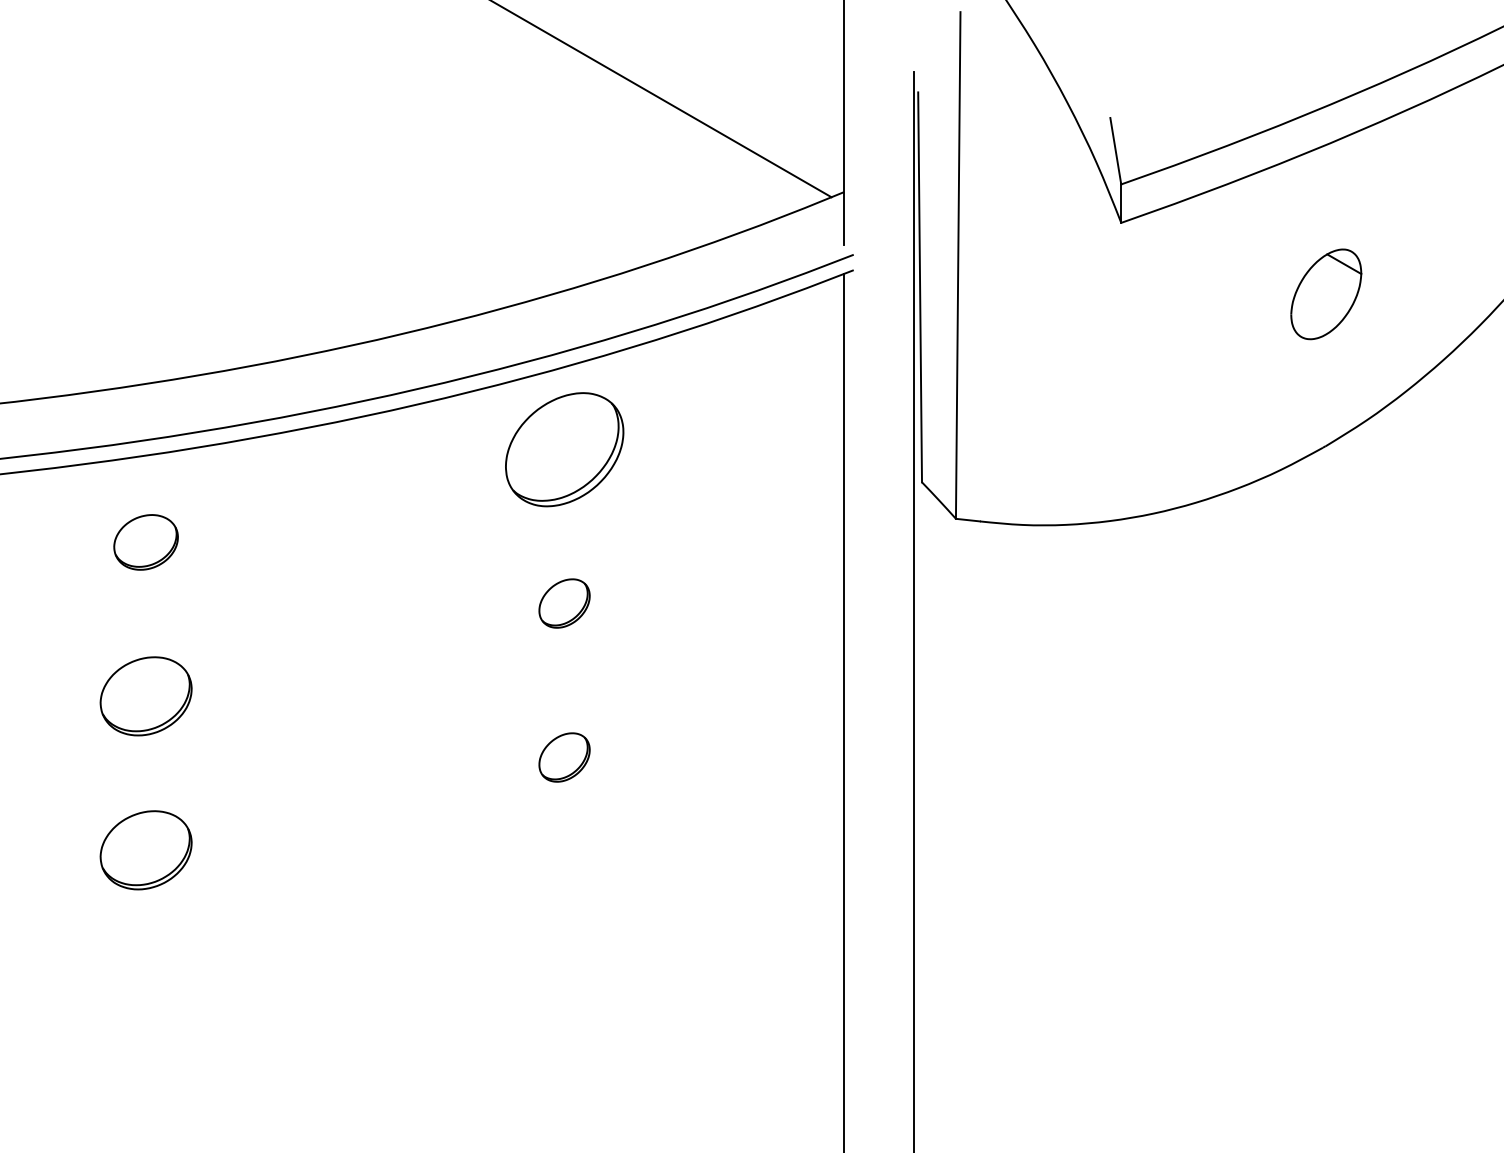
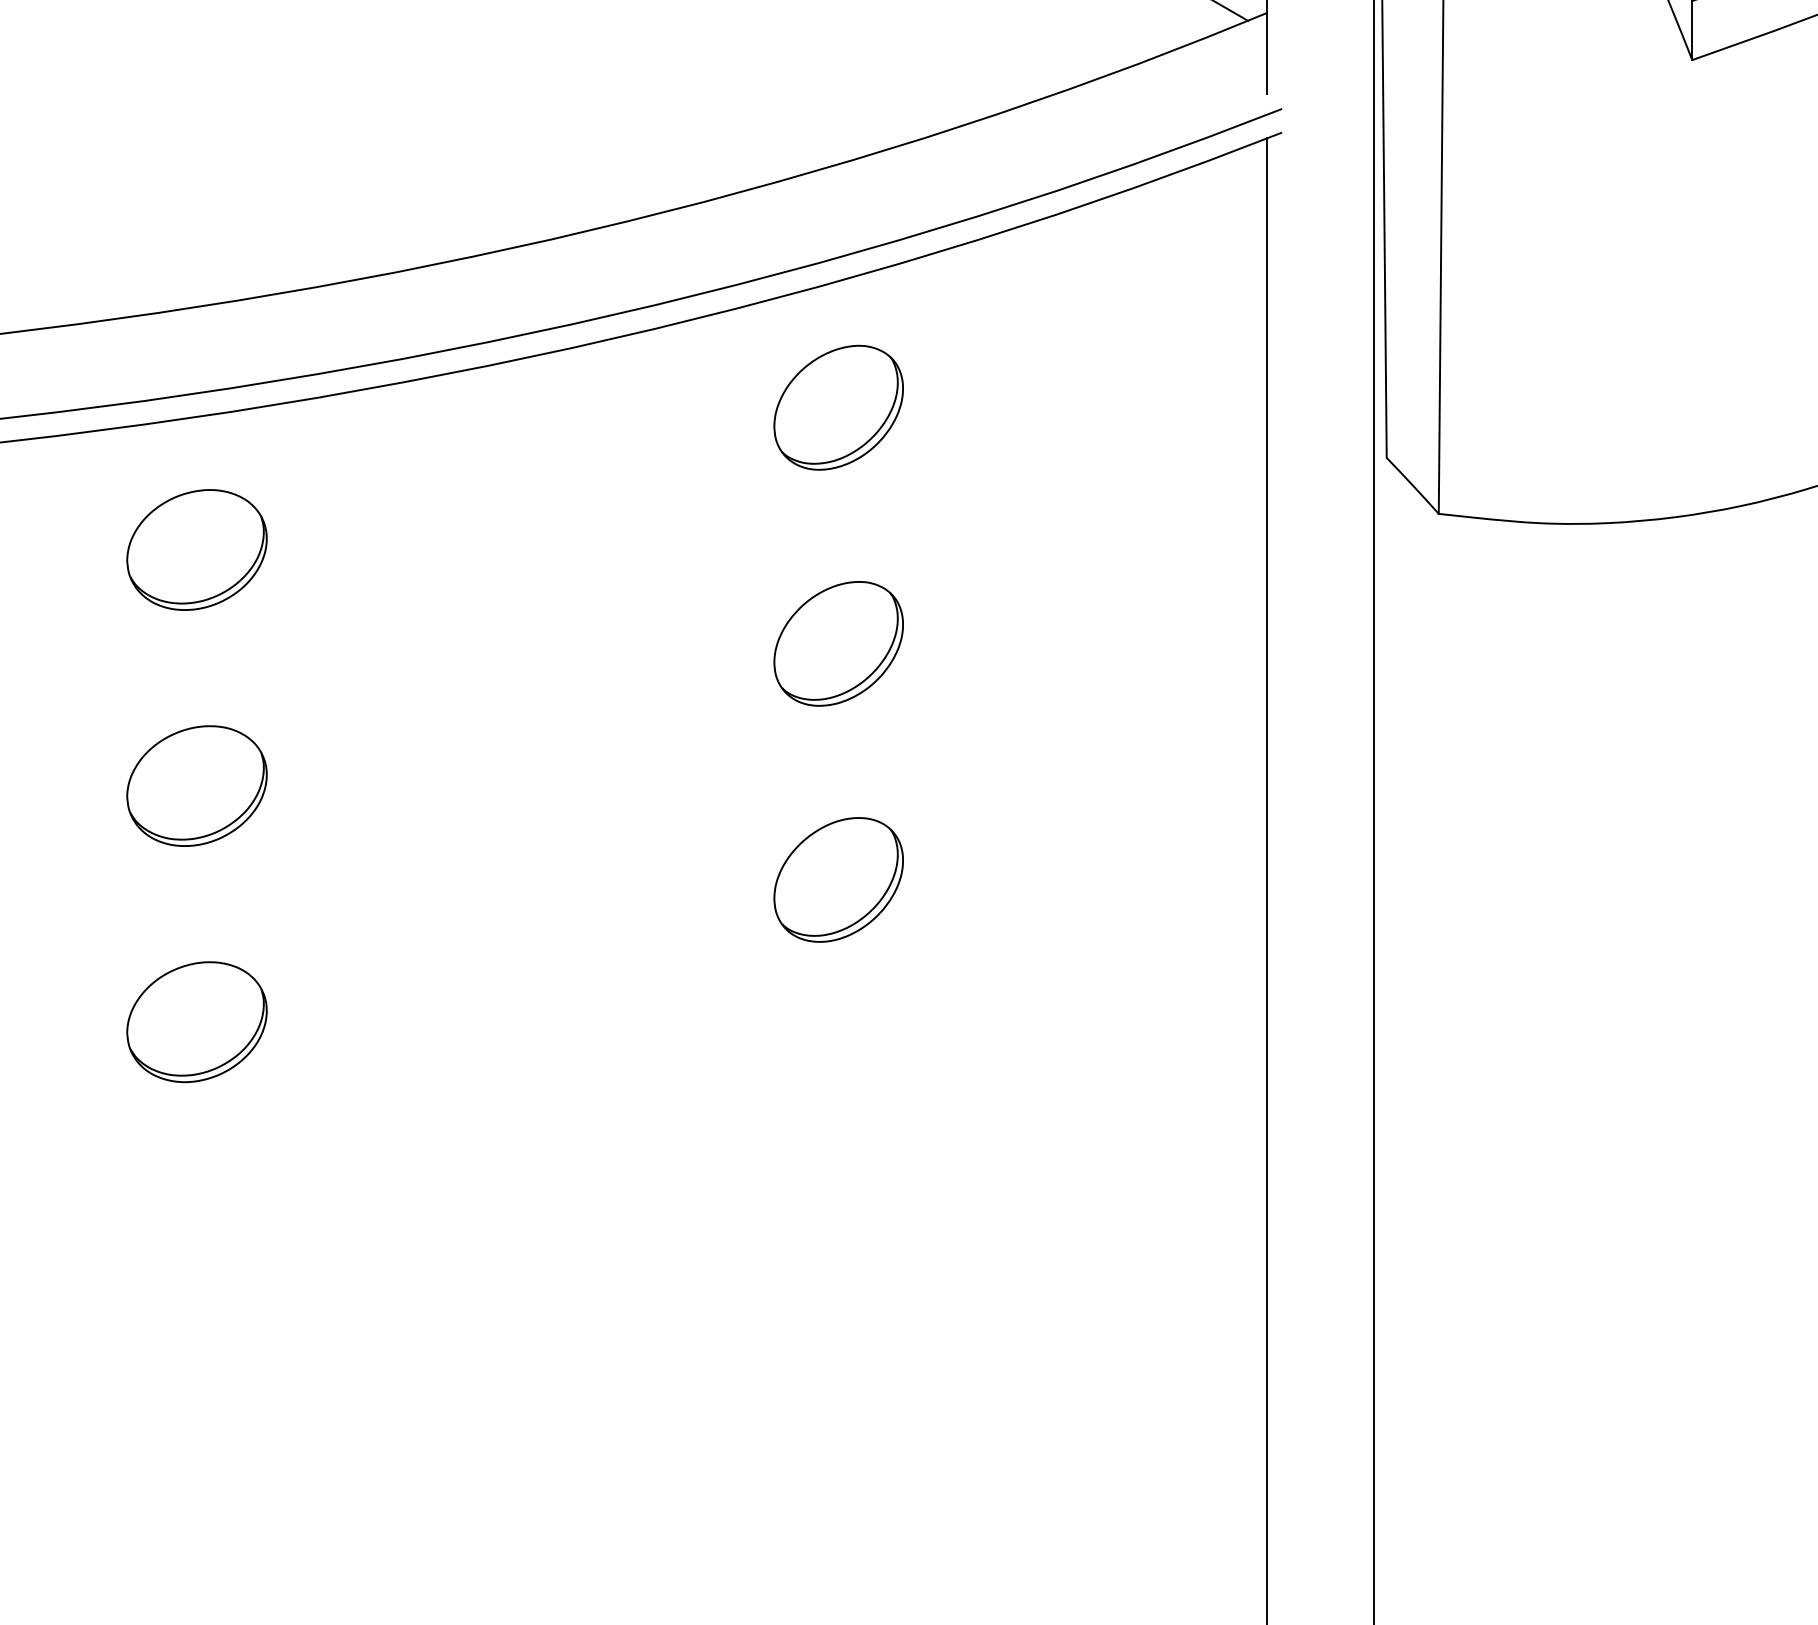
part: (564, 449) -> (838, 407), size x0.71
part: (145, 542) -> (196, 550), size x1.43
part: (564, 603) -> (838, 643), size x1.67
part: (564, 757) -> (838, 879), size x1.67

